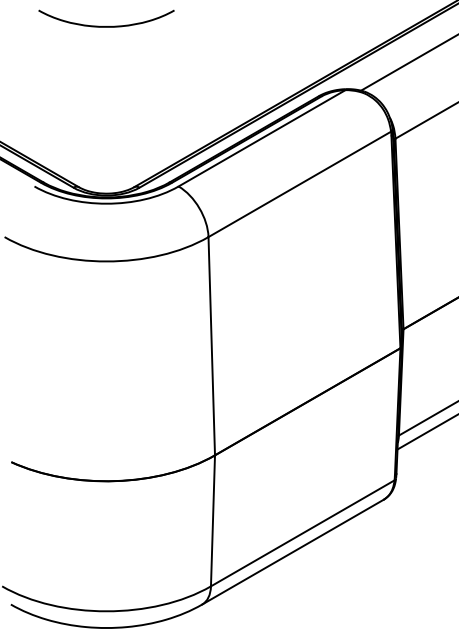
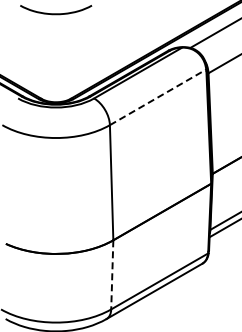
line: (300, 184) -> (158, 97), solid -> dashed
line: (213, 520) -> (112, 274), solid -> dashed

